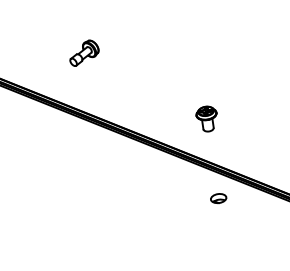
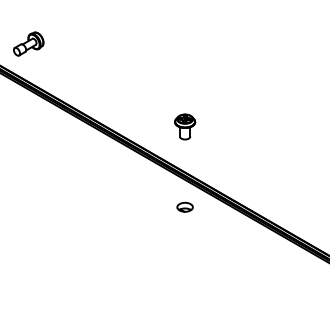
part: (83, 52) -> (28, 43), moved

